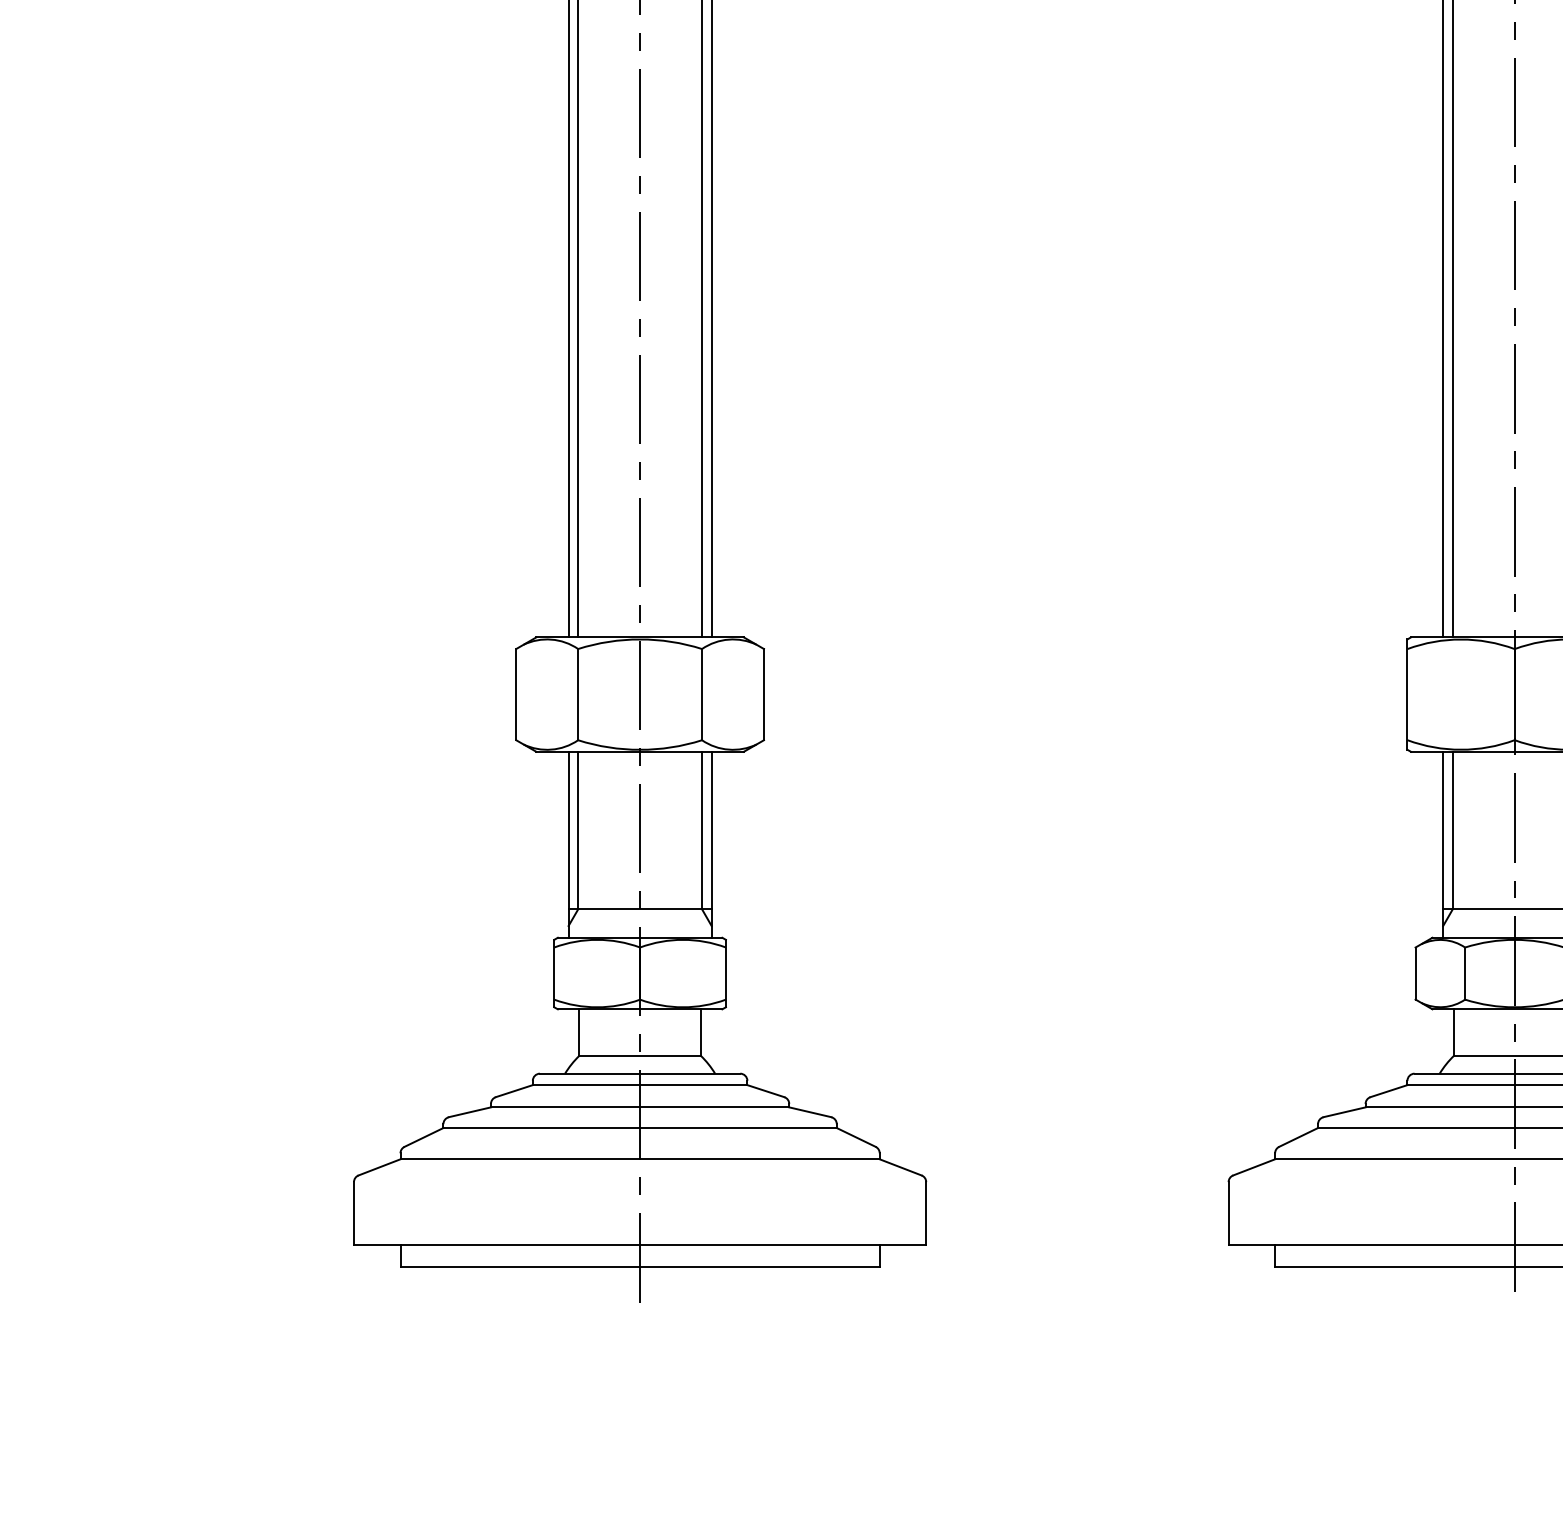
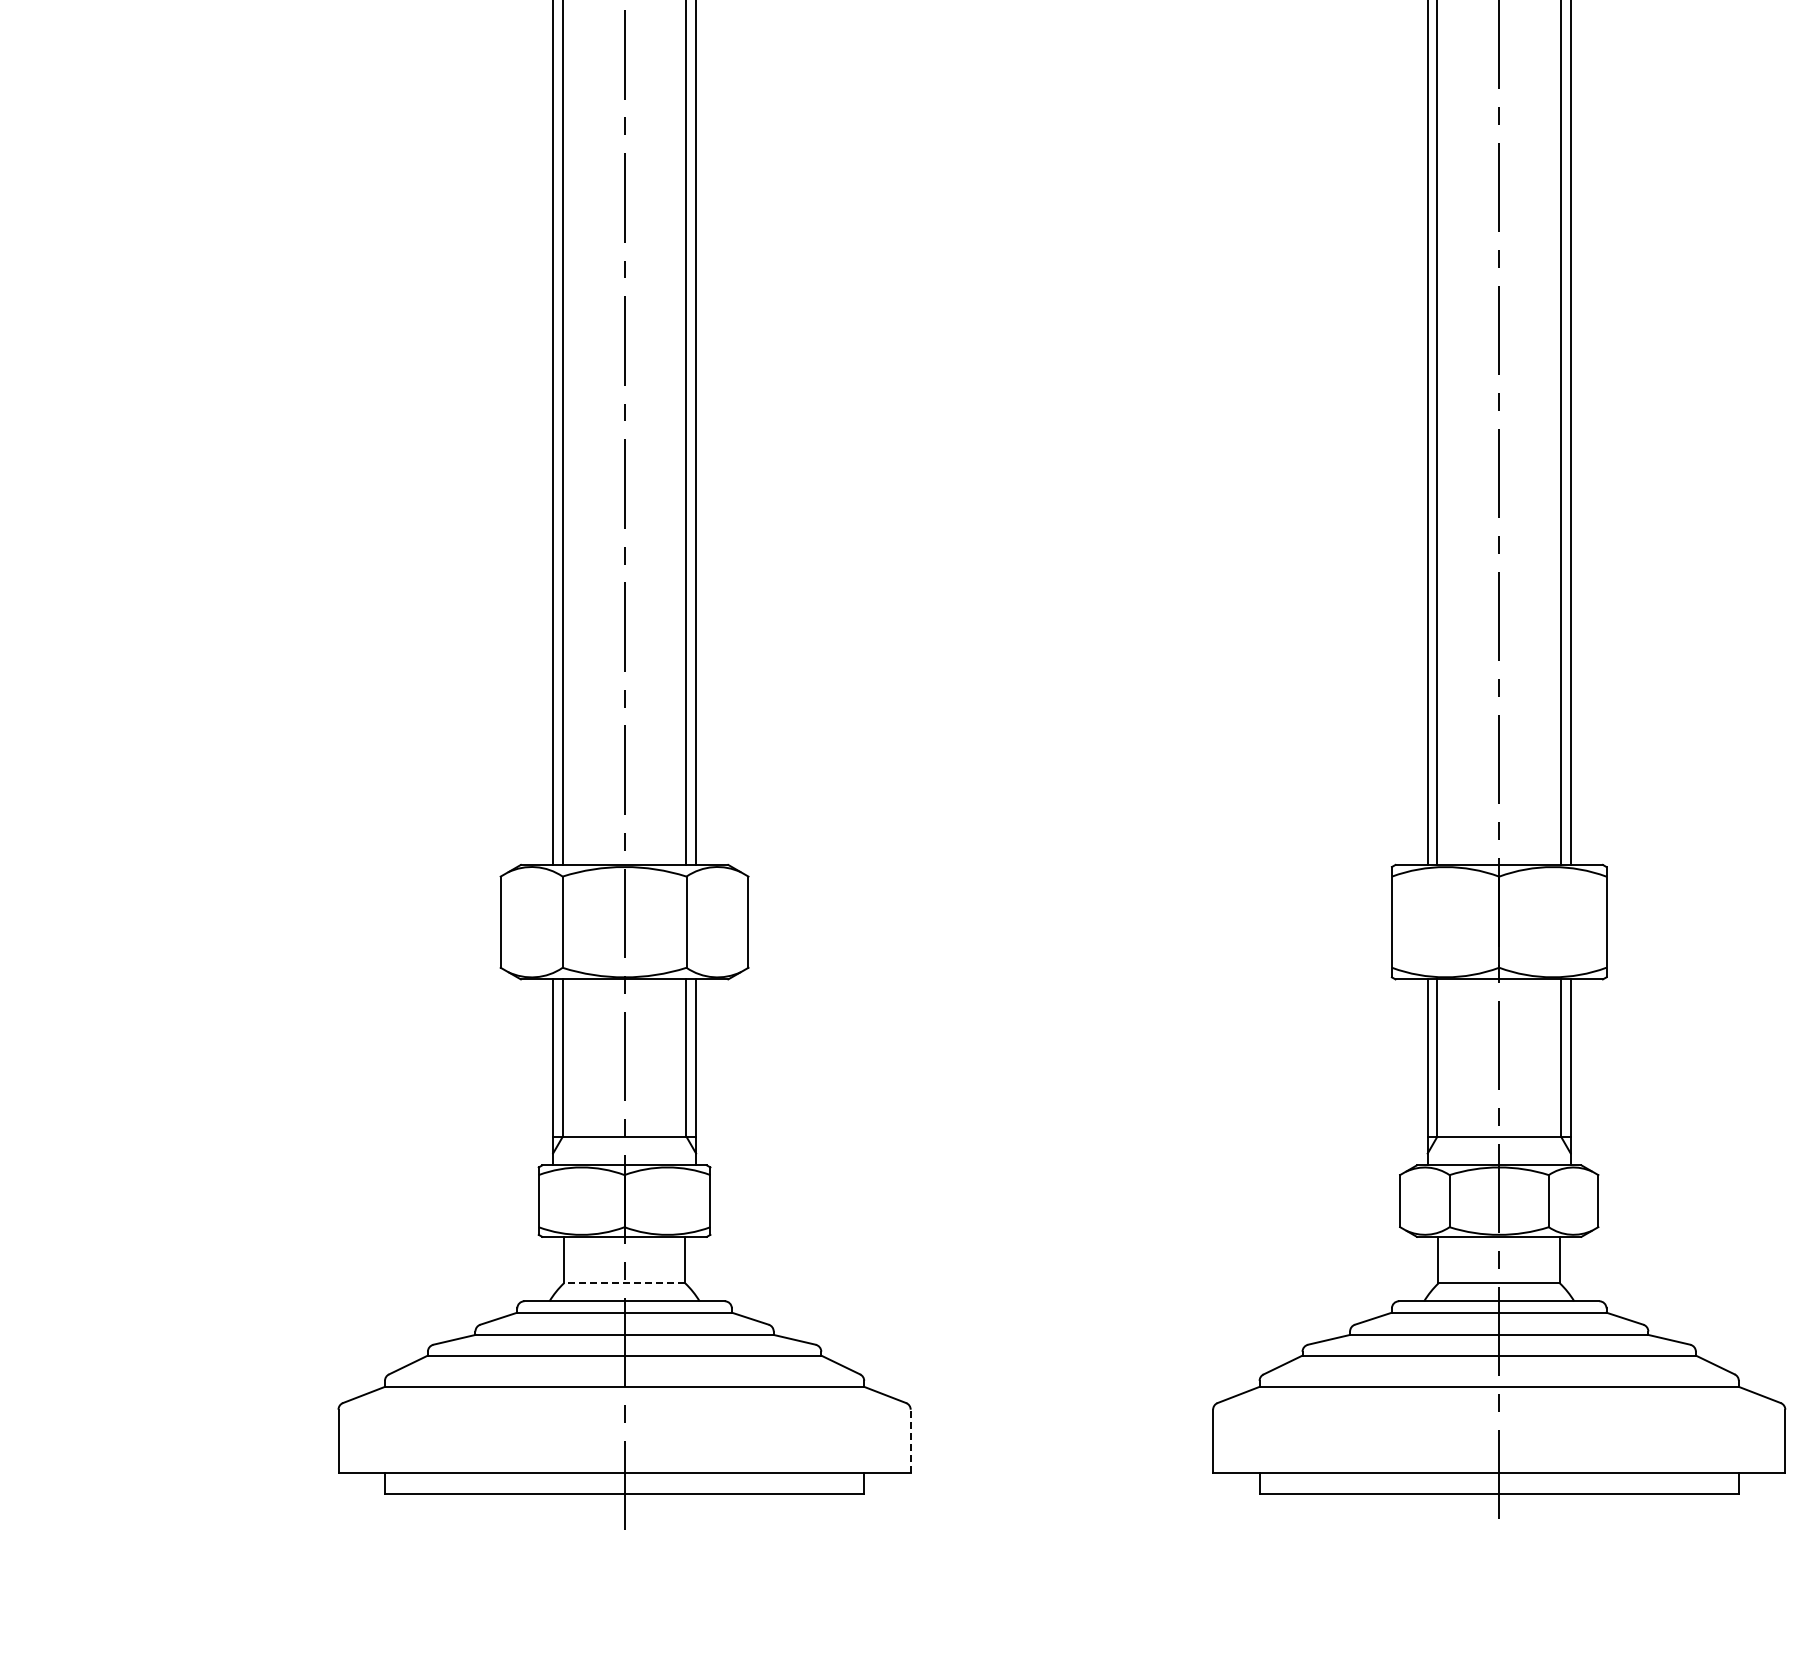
line: (640, 1055) -> (624, 1283), solid -> dashed
line: (926, 1213) -> (910, 1441), solid -> dashed

